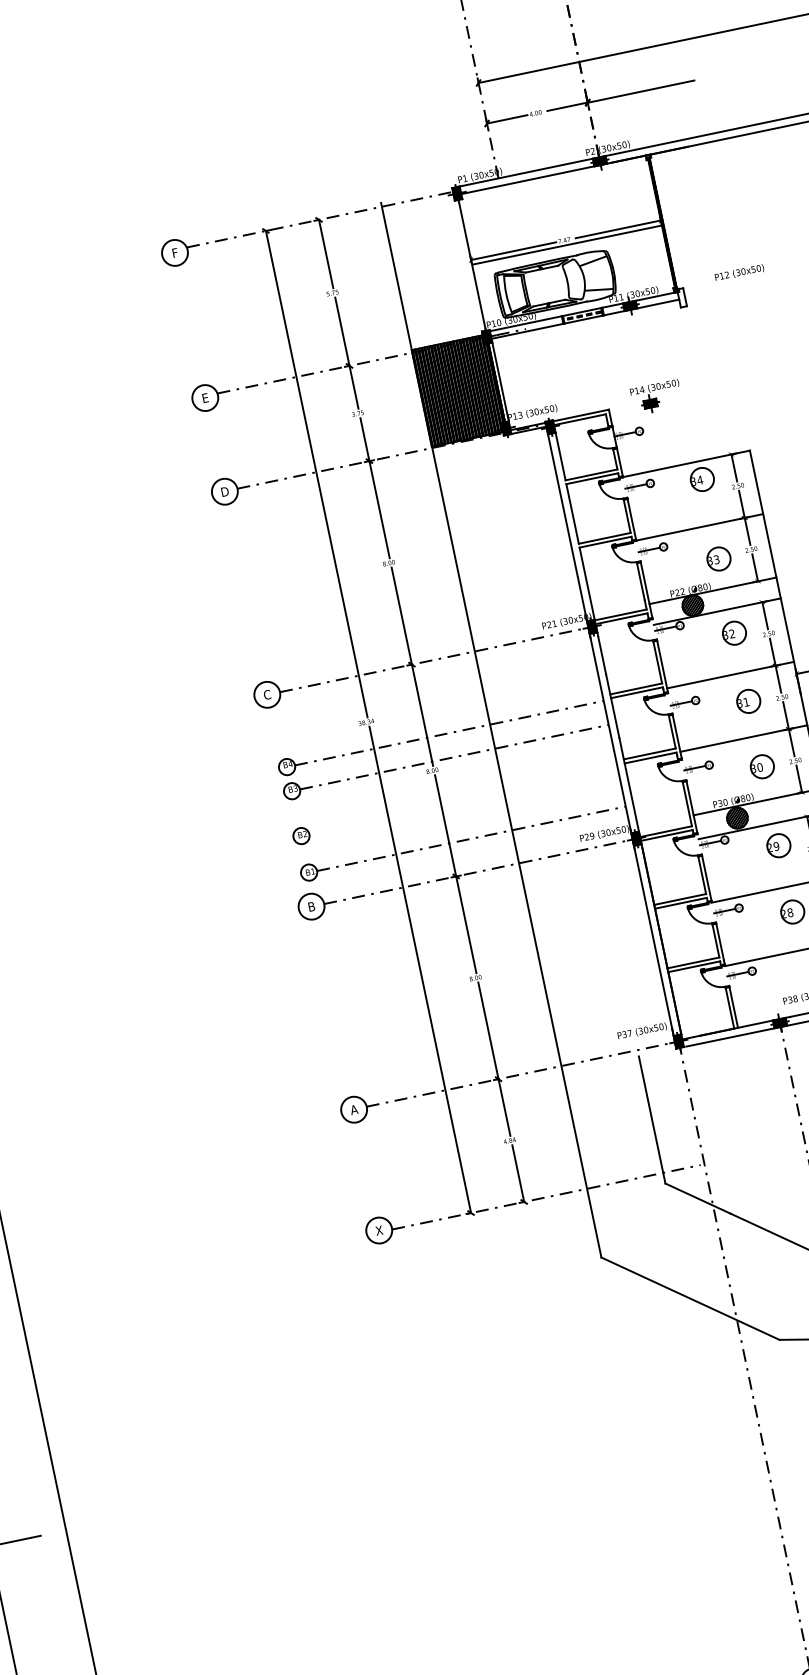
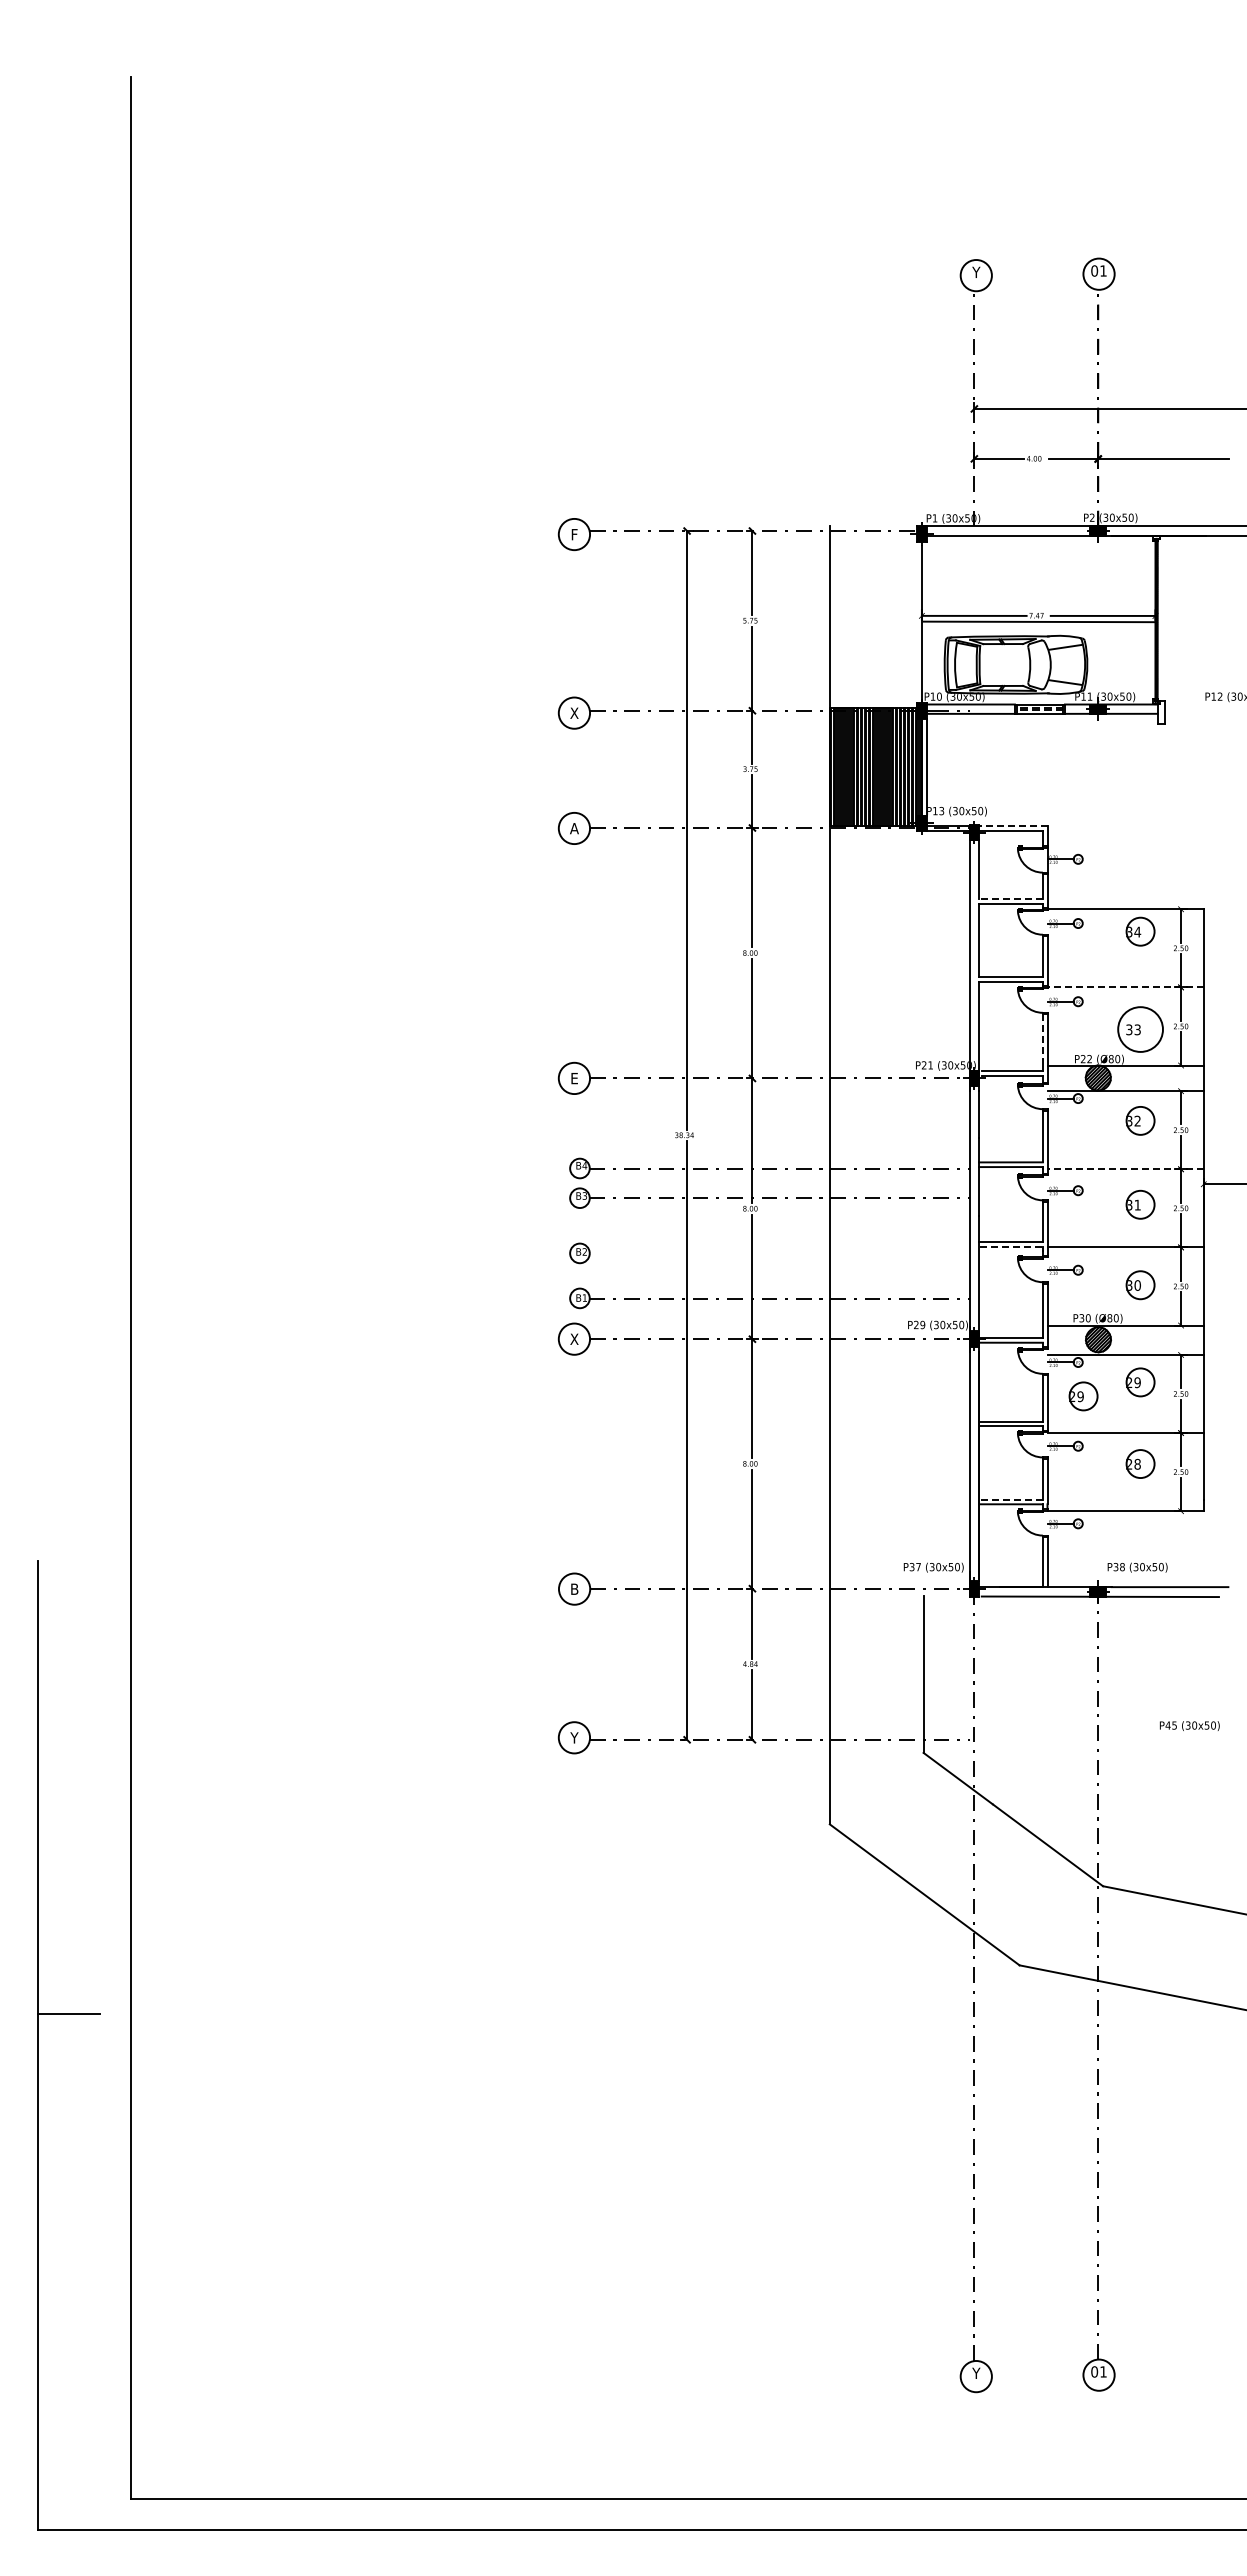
text: (205, 397) -> (574, 712), E -> X
part: (656, 397) -> (1106, 823), removed
line: (580, 415) -> (1012, 826), solid -> dashed
line: (591, 474) -> (1010, 898), solid -> dashed
text: (224, 491) -> (574, 828), D -> A
line: (699, 527) -> (1125, 987), solid -> dashed
circle: (718, 558) -> (1140, 1029), size x1.6
line: (640, 582) -> (1042, 1037), solid -> dashed
line: (730, 675) -> (1125, 1169), solid -> dashed
text: (267, 694) -> (574, 1078), C -> E
line: (650, 758) -> (1010, 1247), solid -> dashed
part: (734, 866) -> (1083, 1396), added
text: (311, 906) -> (574, 1338), B -> X
line: (693, 962) -> (1010, 1499), solid -> dashed
text: (353, 1109) -> (574, 1588), A -> B
text: (379, 1230) -> (574, 1737), X -> Y

